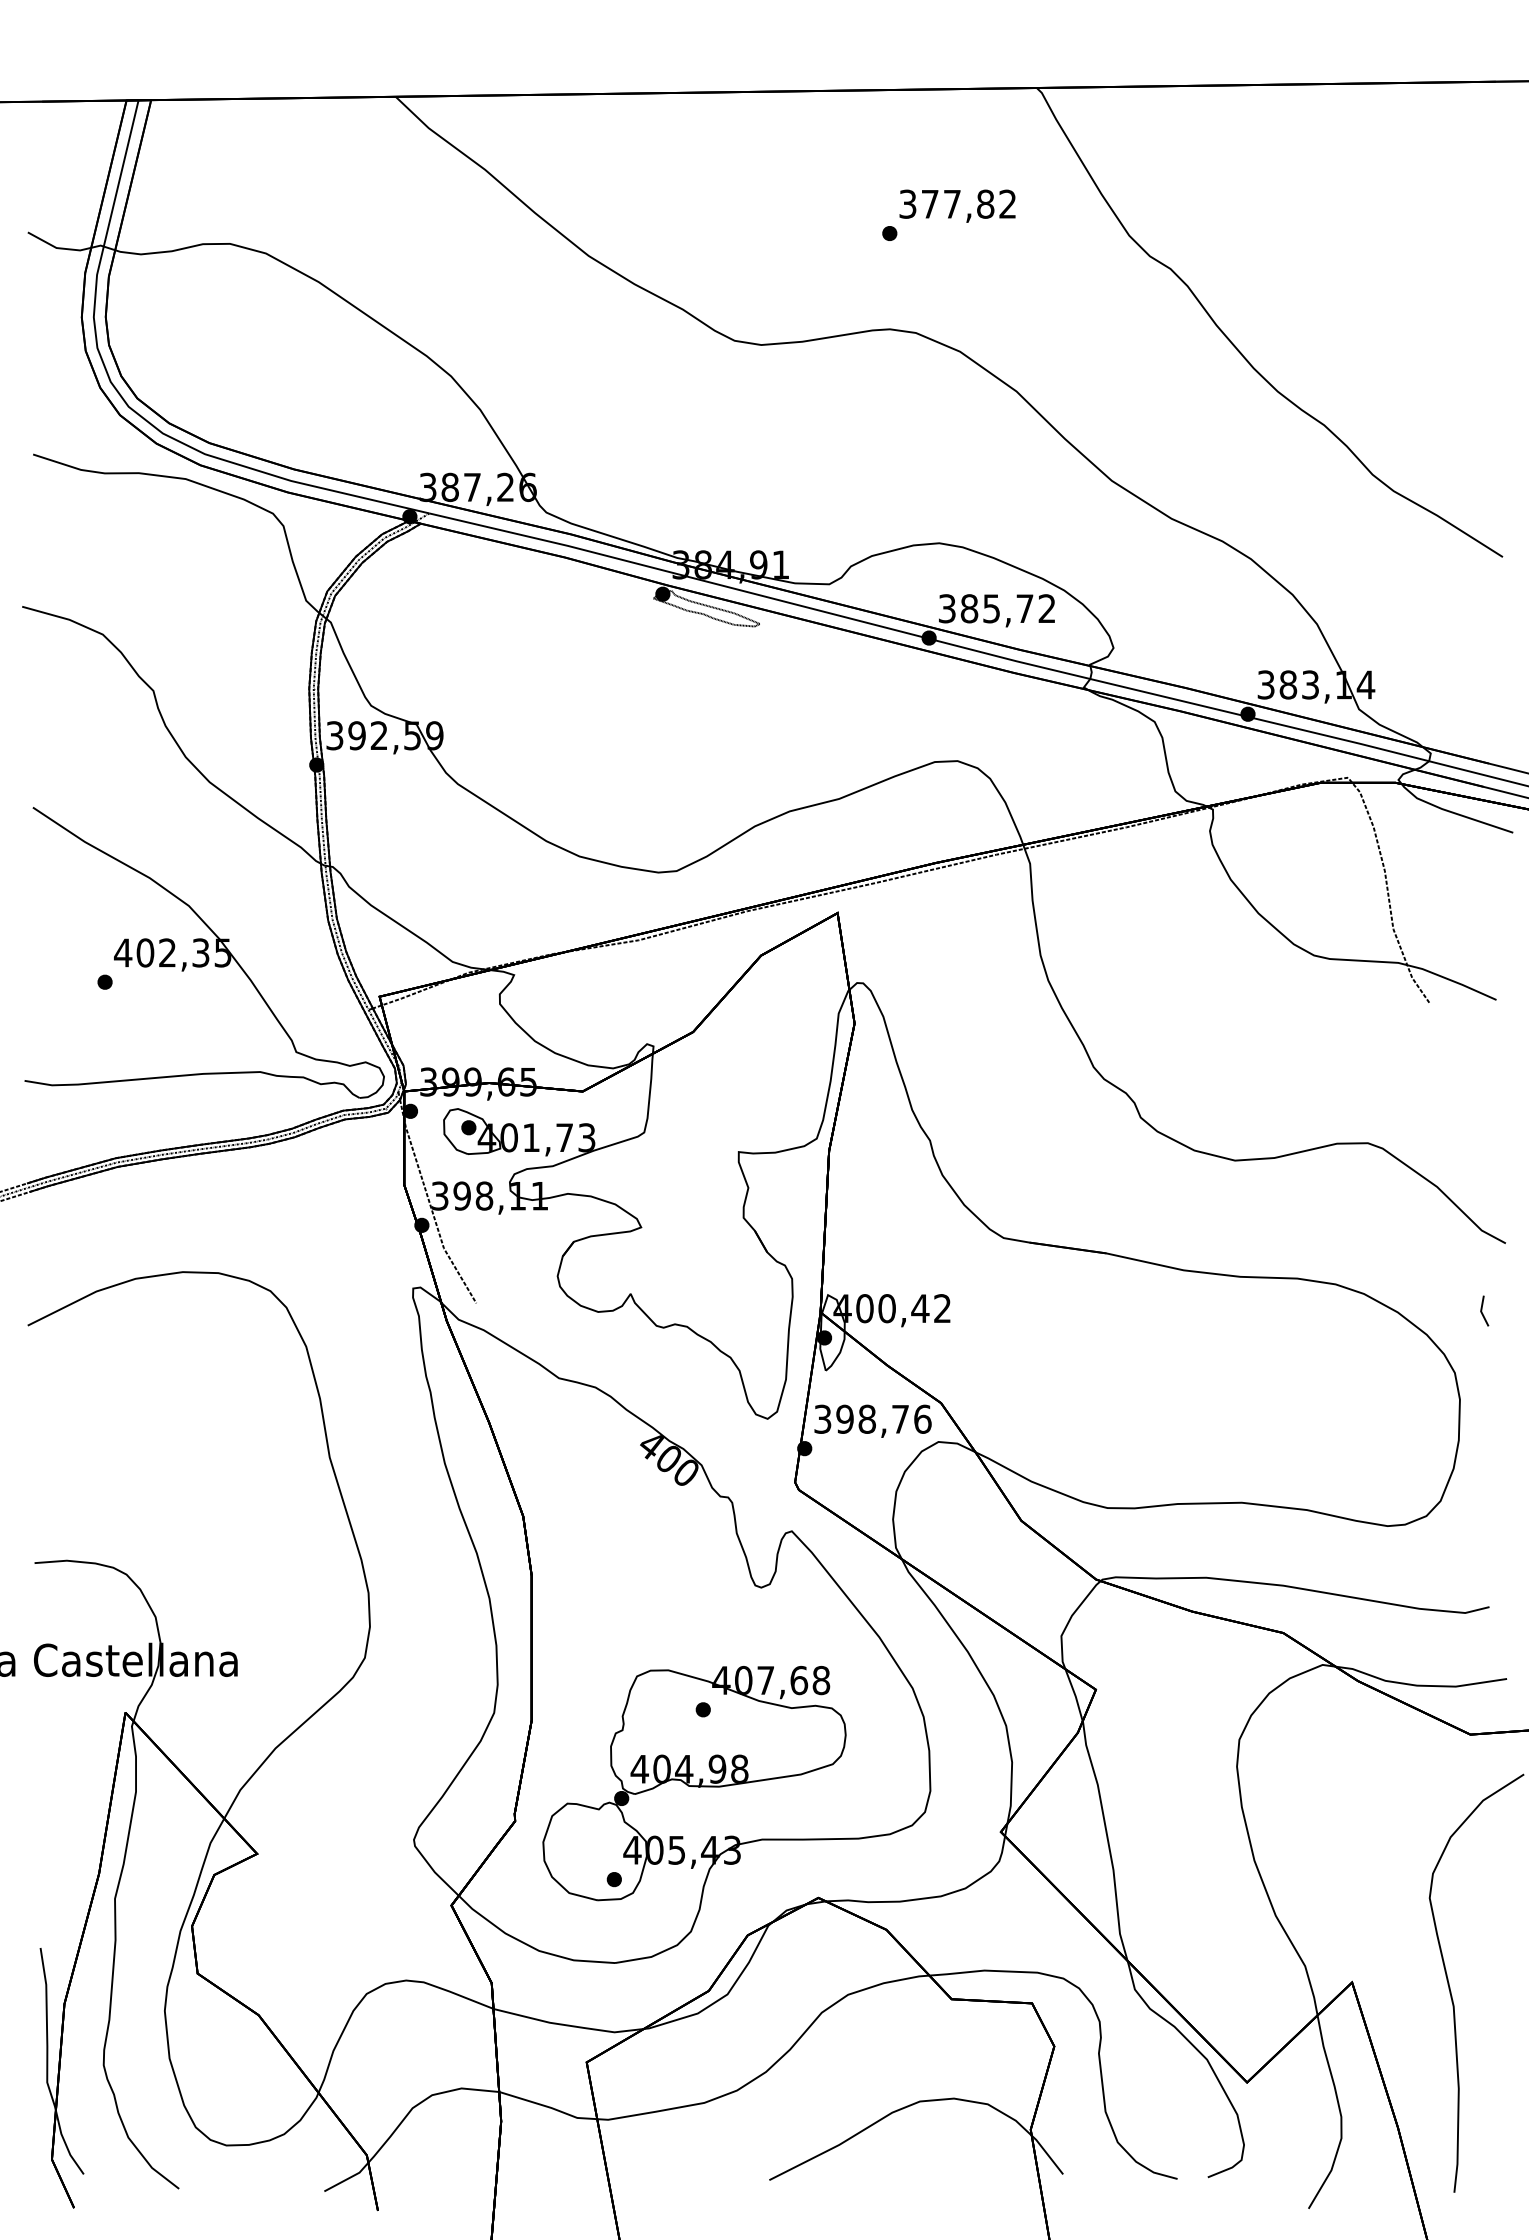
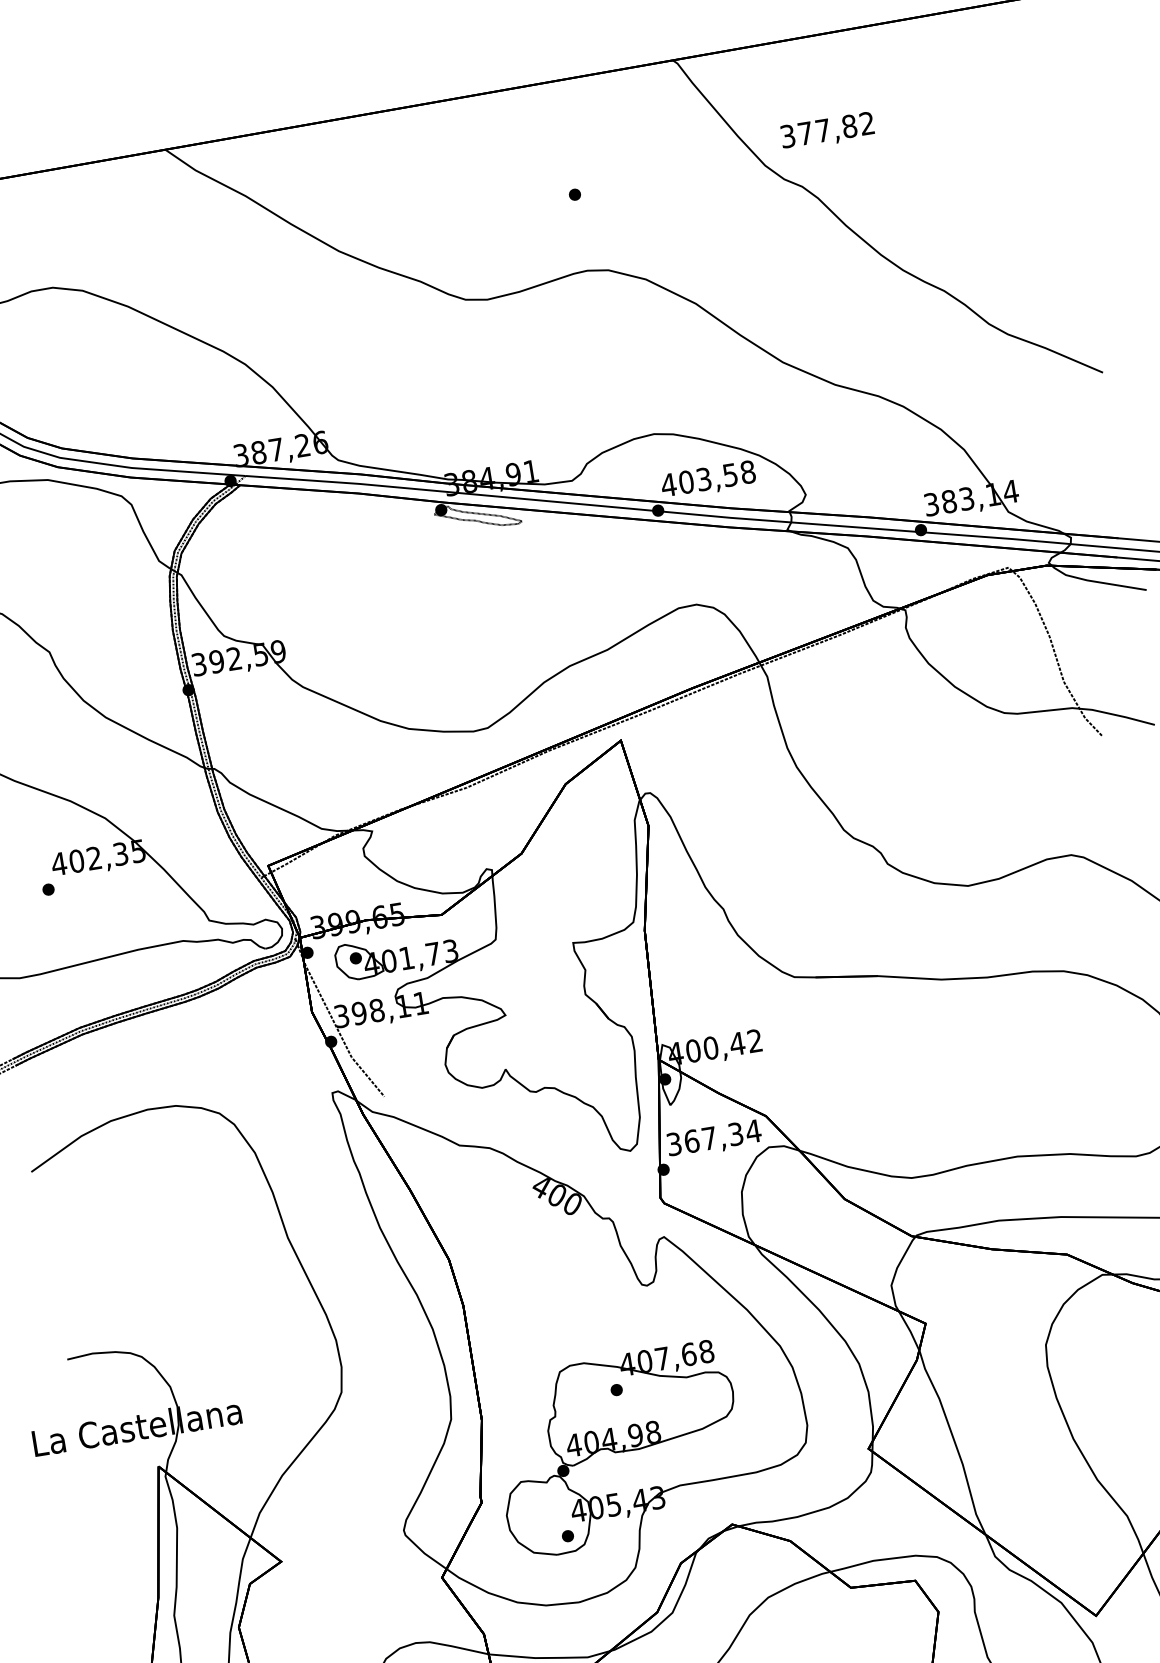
text: (957, 205) -> (827, 131), moved
text: (996, 608) -> (707, 478), 385,72 -> 403,58
text: (883, 1418) -> (722, 1135), 398,76 -> 367,34

